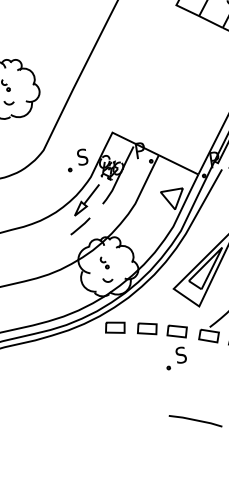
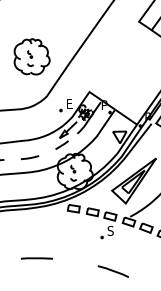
text: (82, 157) -> (69, 104), S -> E
line: (31, 254) -> (30, 157), added
line: (66, 418) -> (36, 258), added

